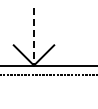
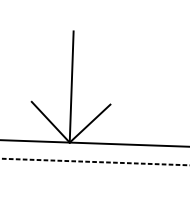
line: (34, 36) -> (72, 86), dashed -> solid

